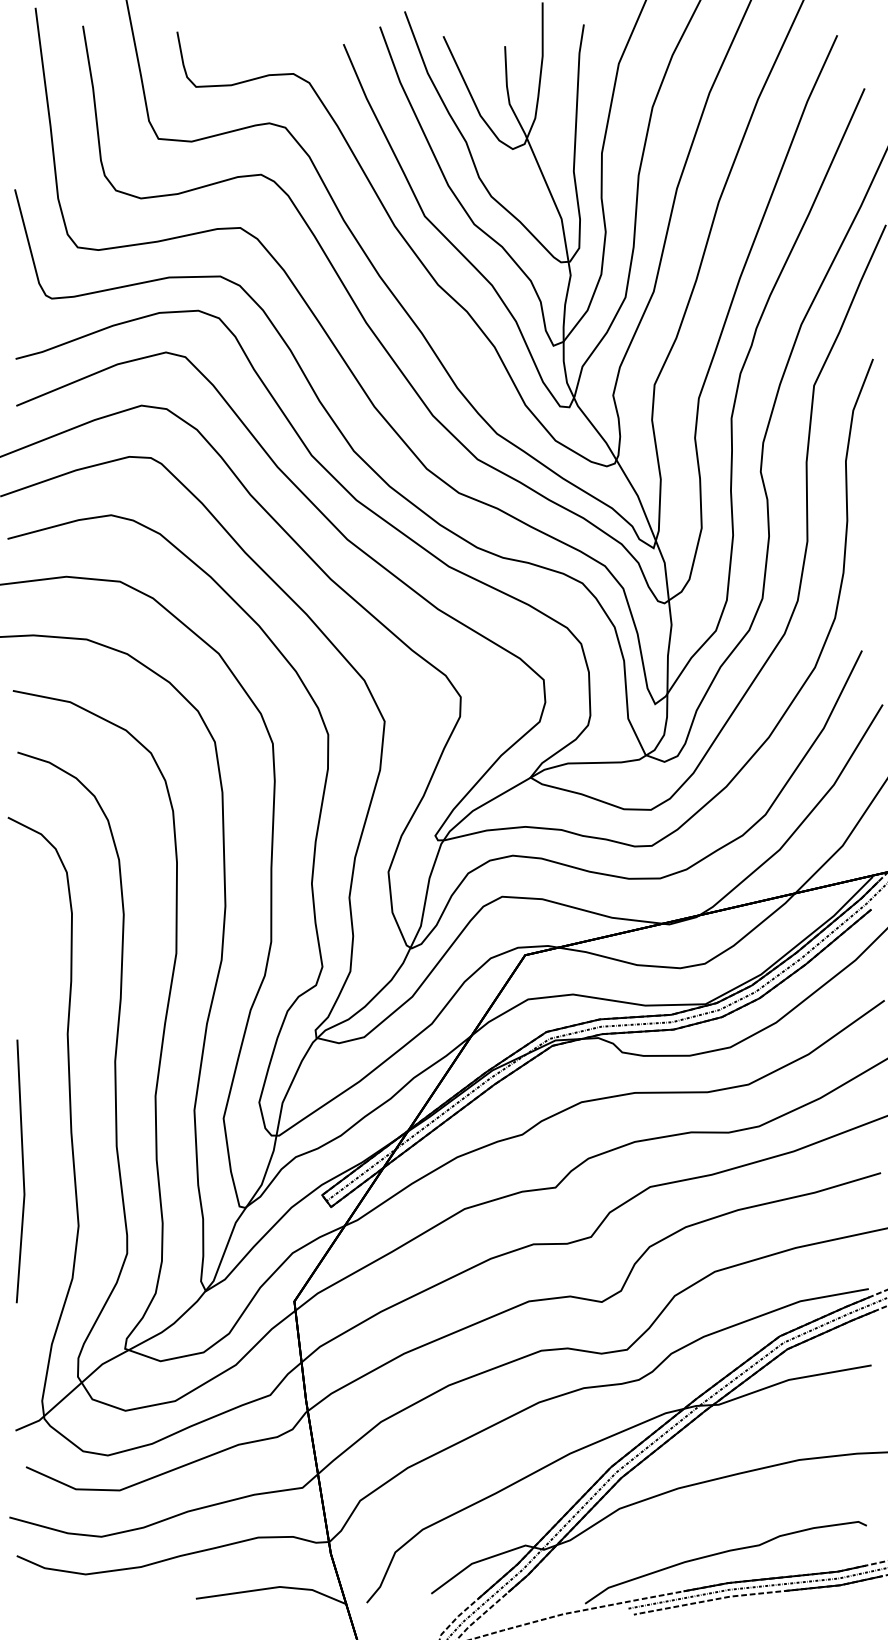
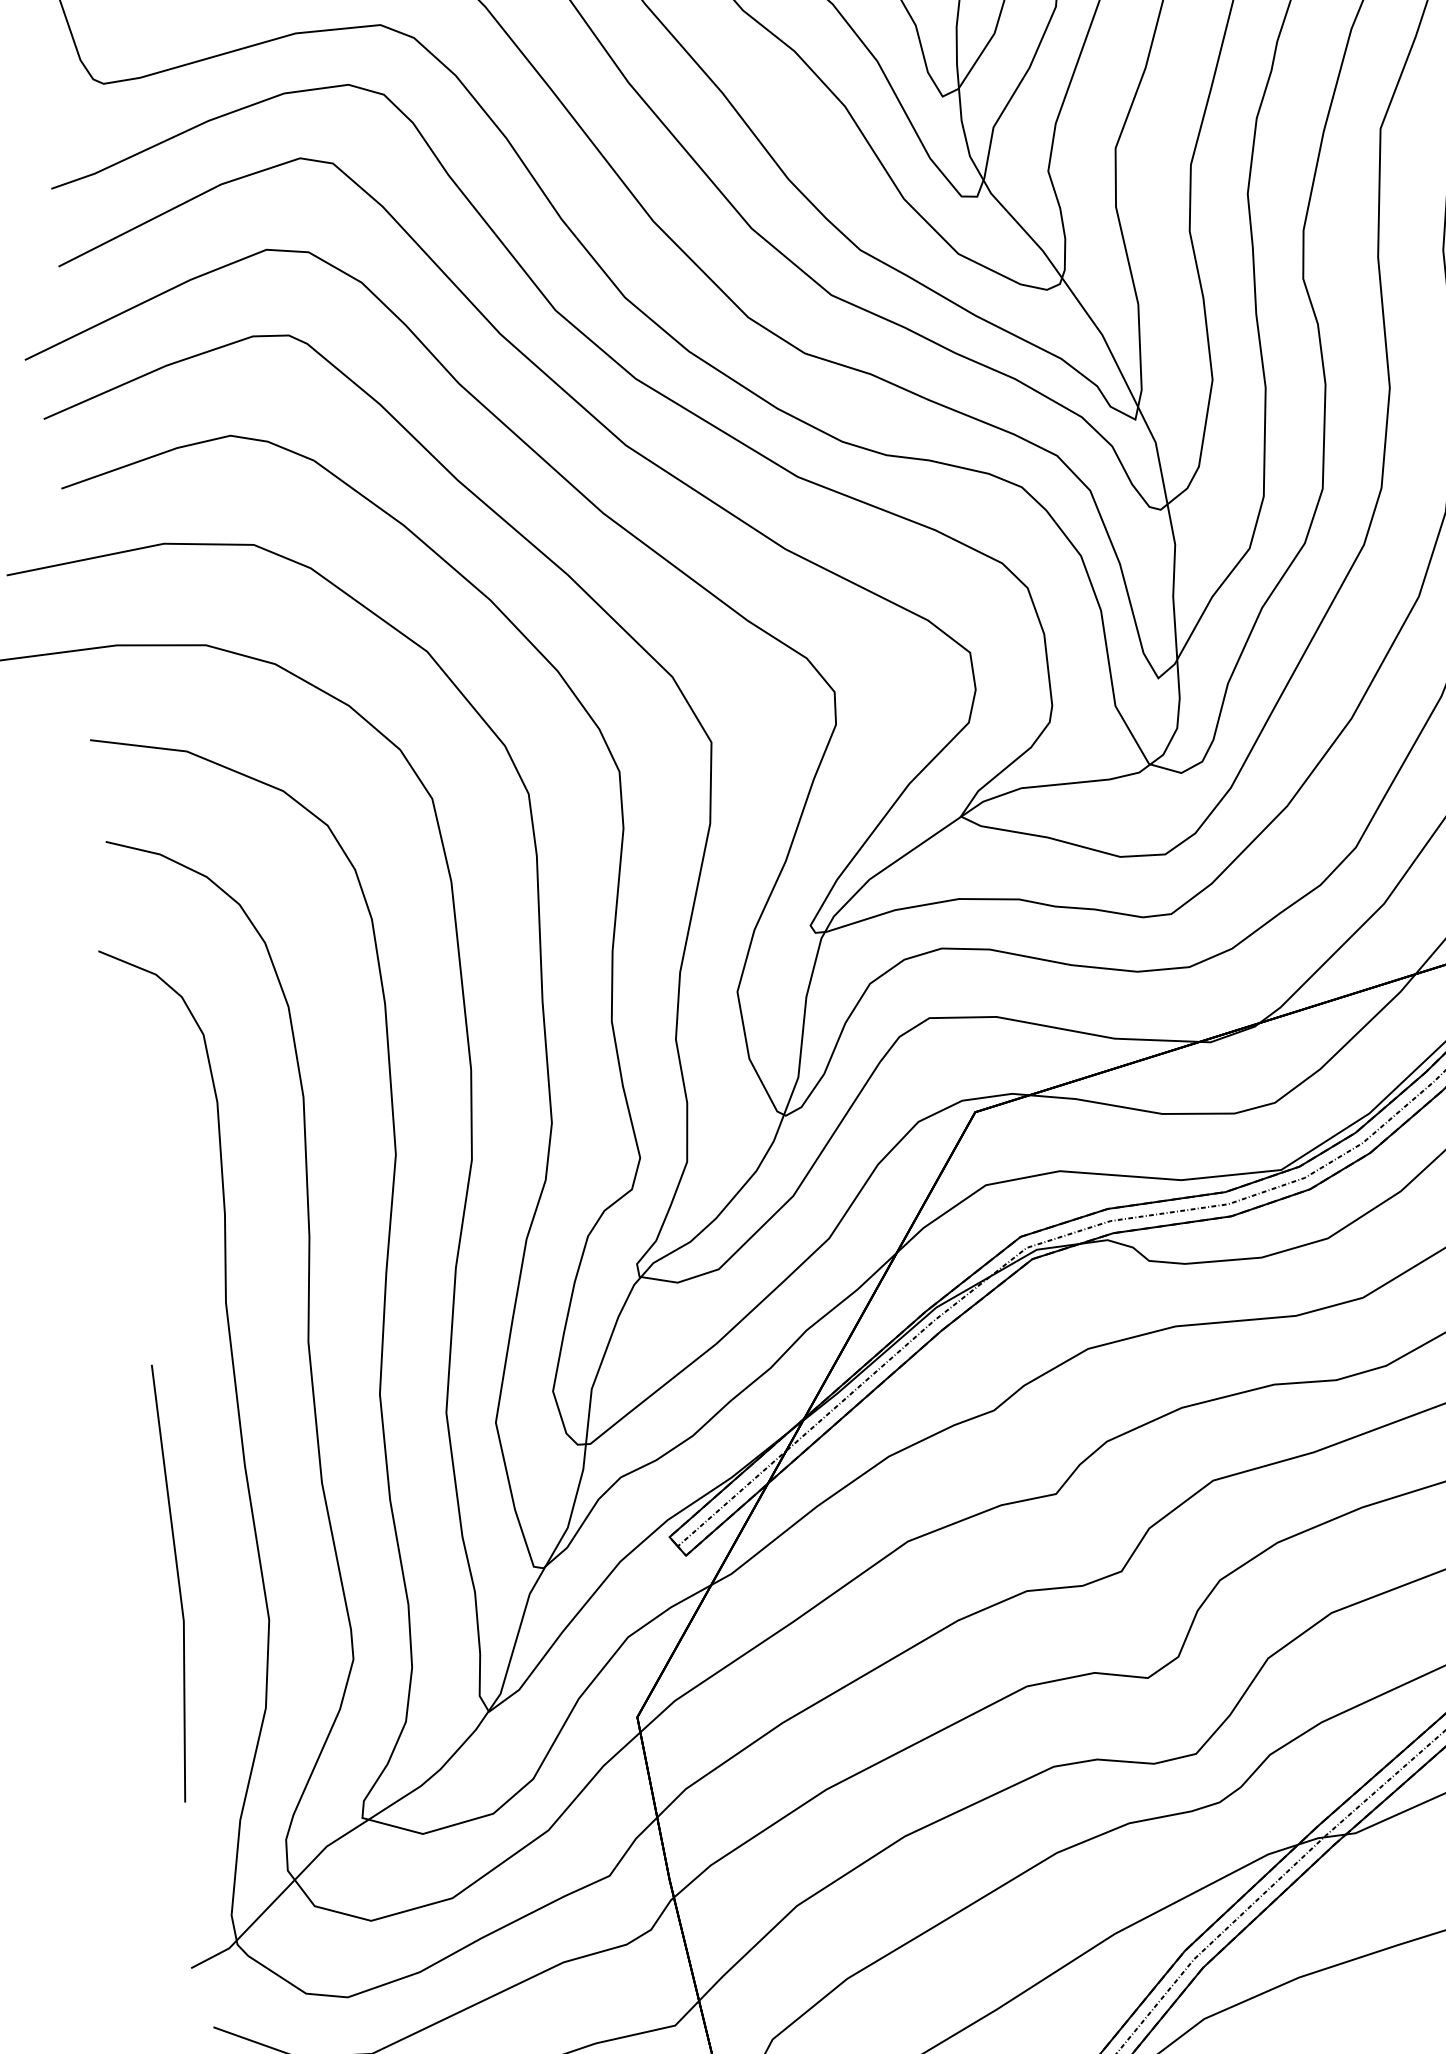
line: (22, 1171) -> (177, 1583), moved

